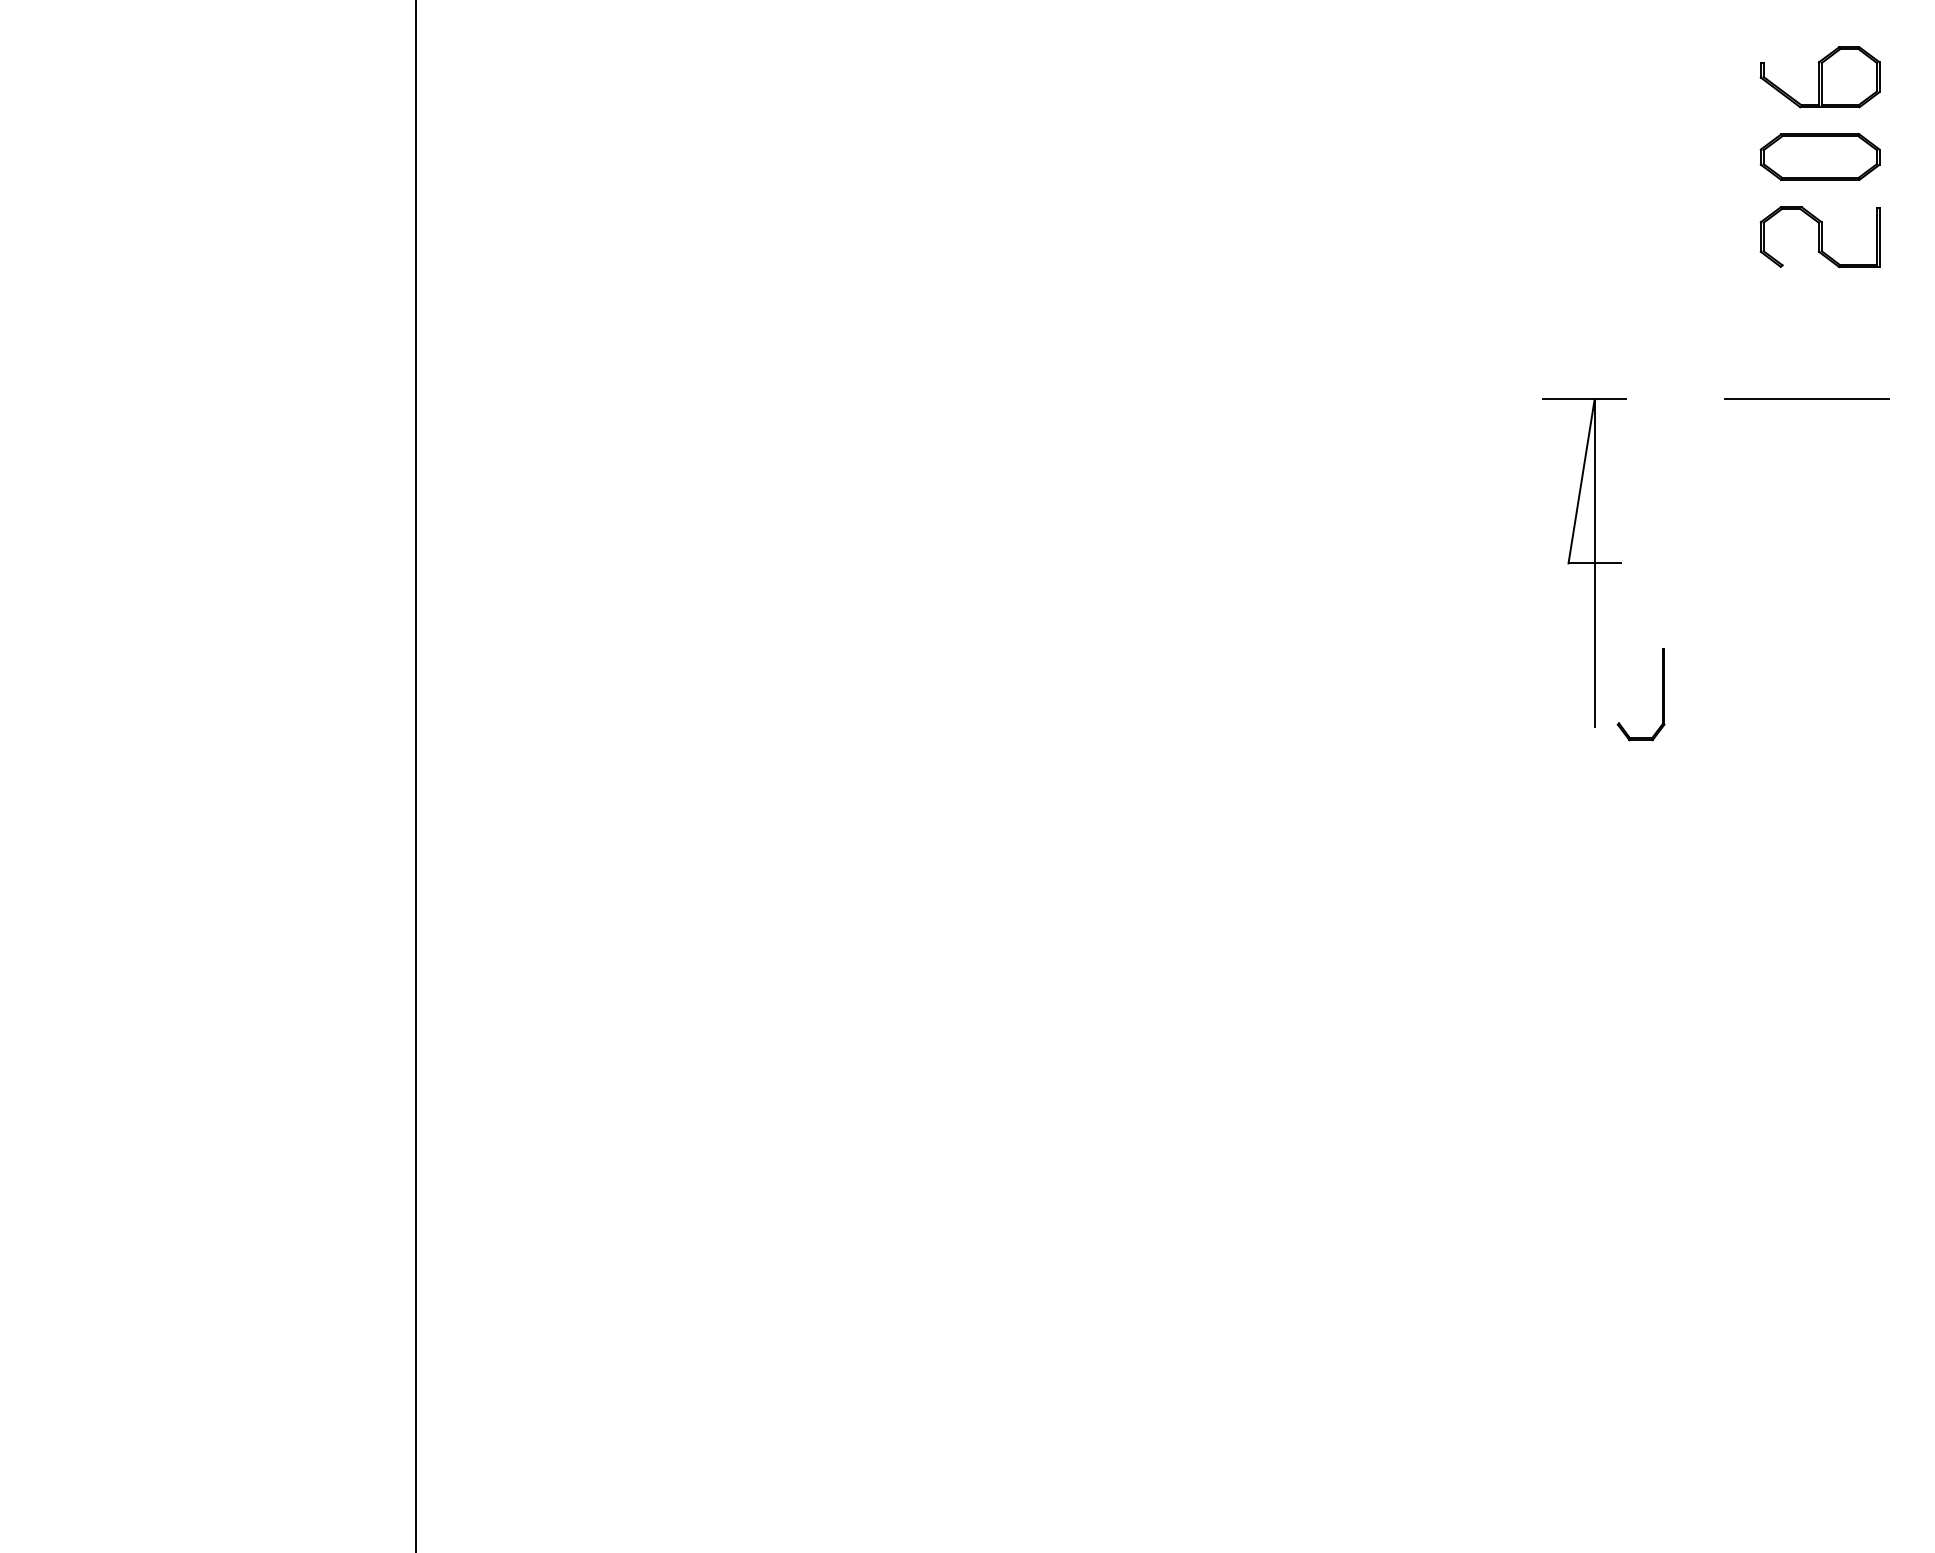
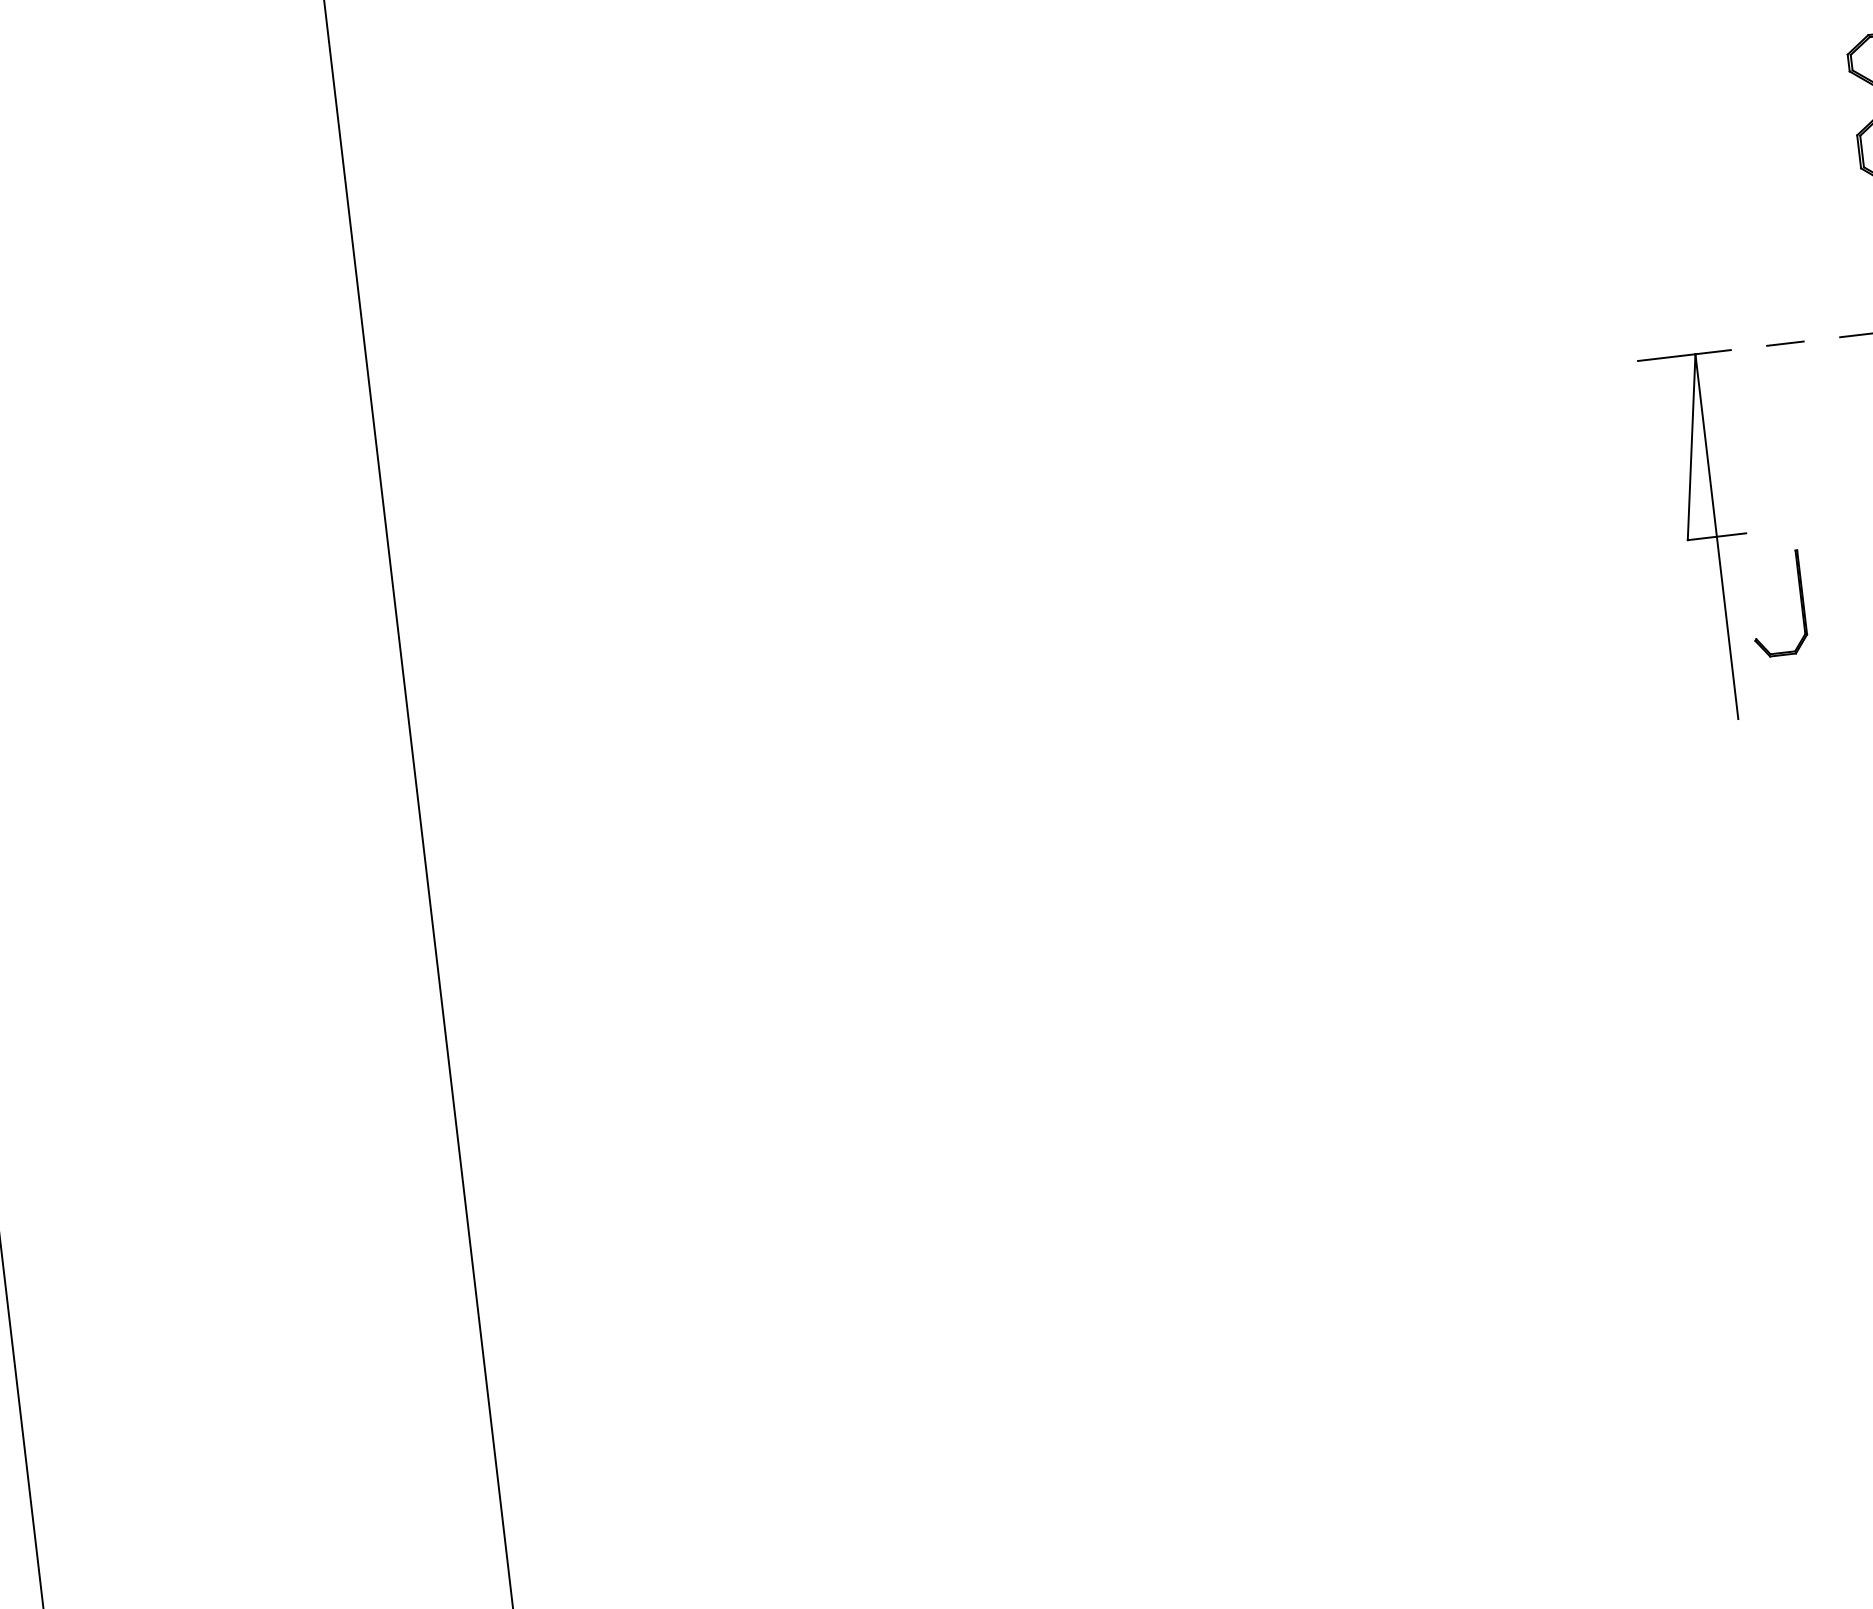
line: (1675, 399) -> (1785, 343), added
part: (1662, 694) -> (1800, 601), moved

